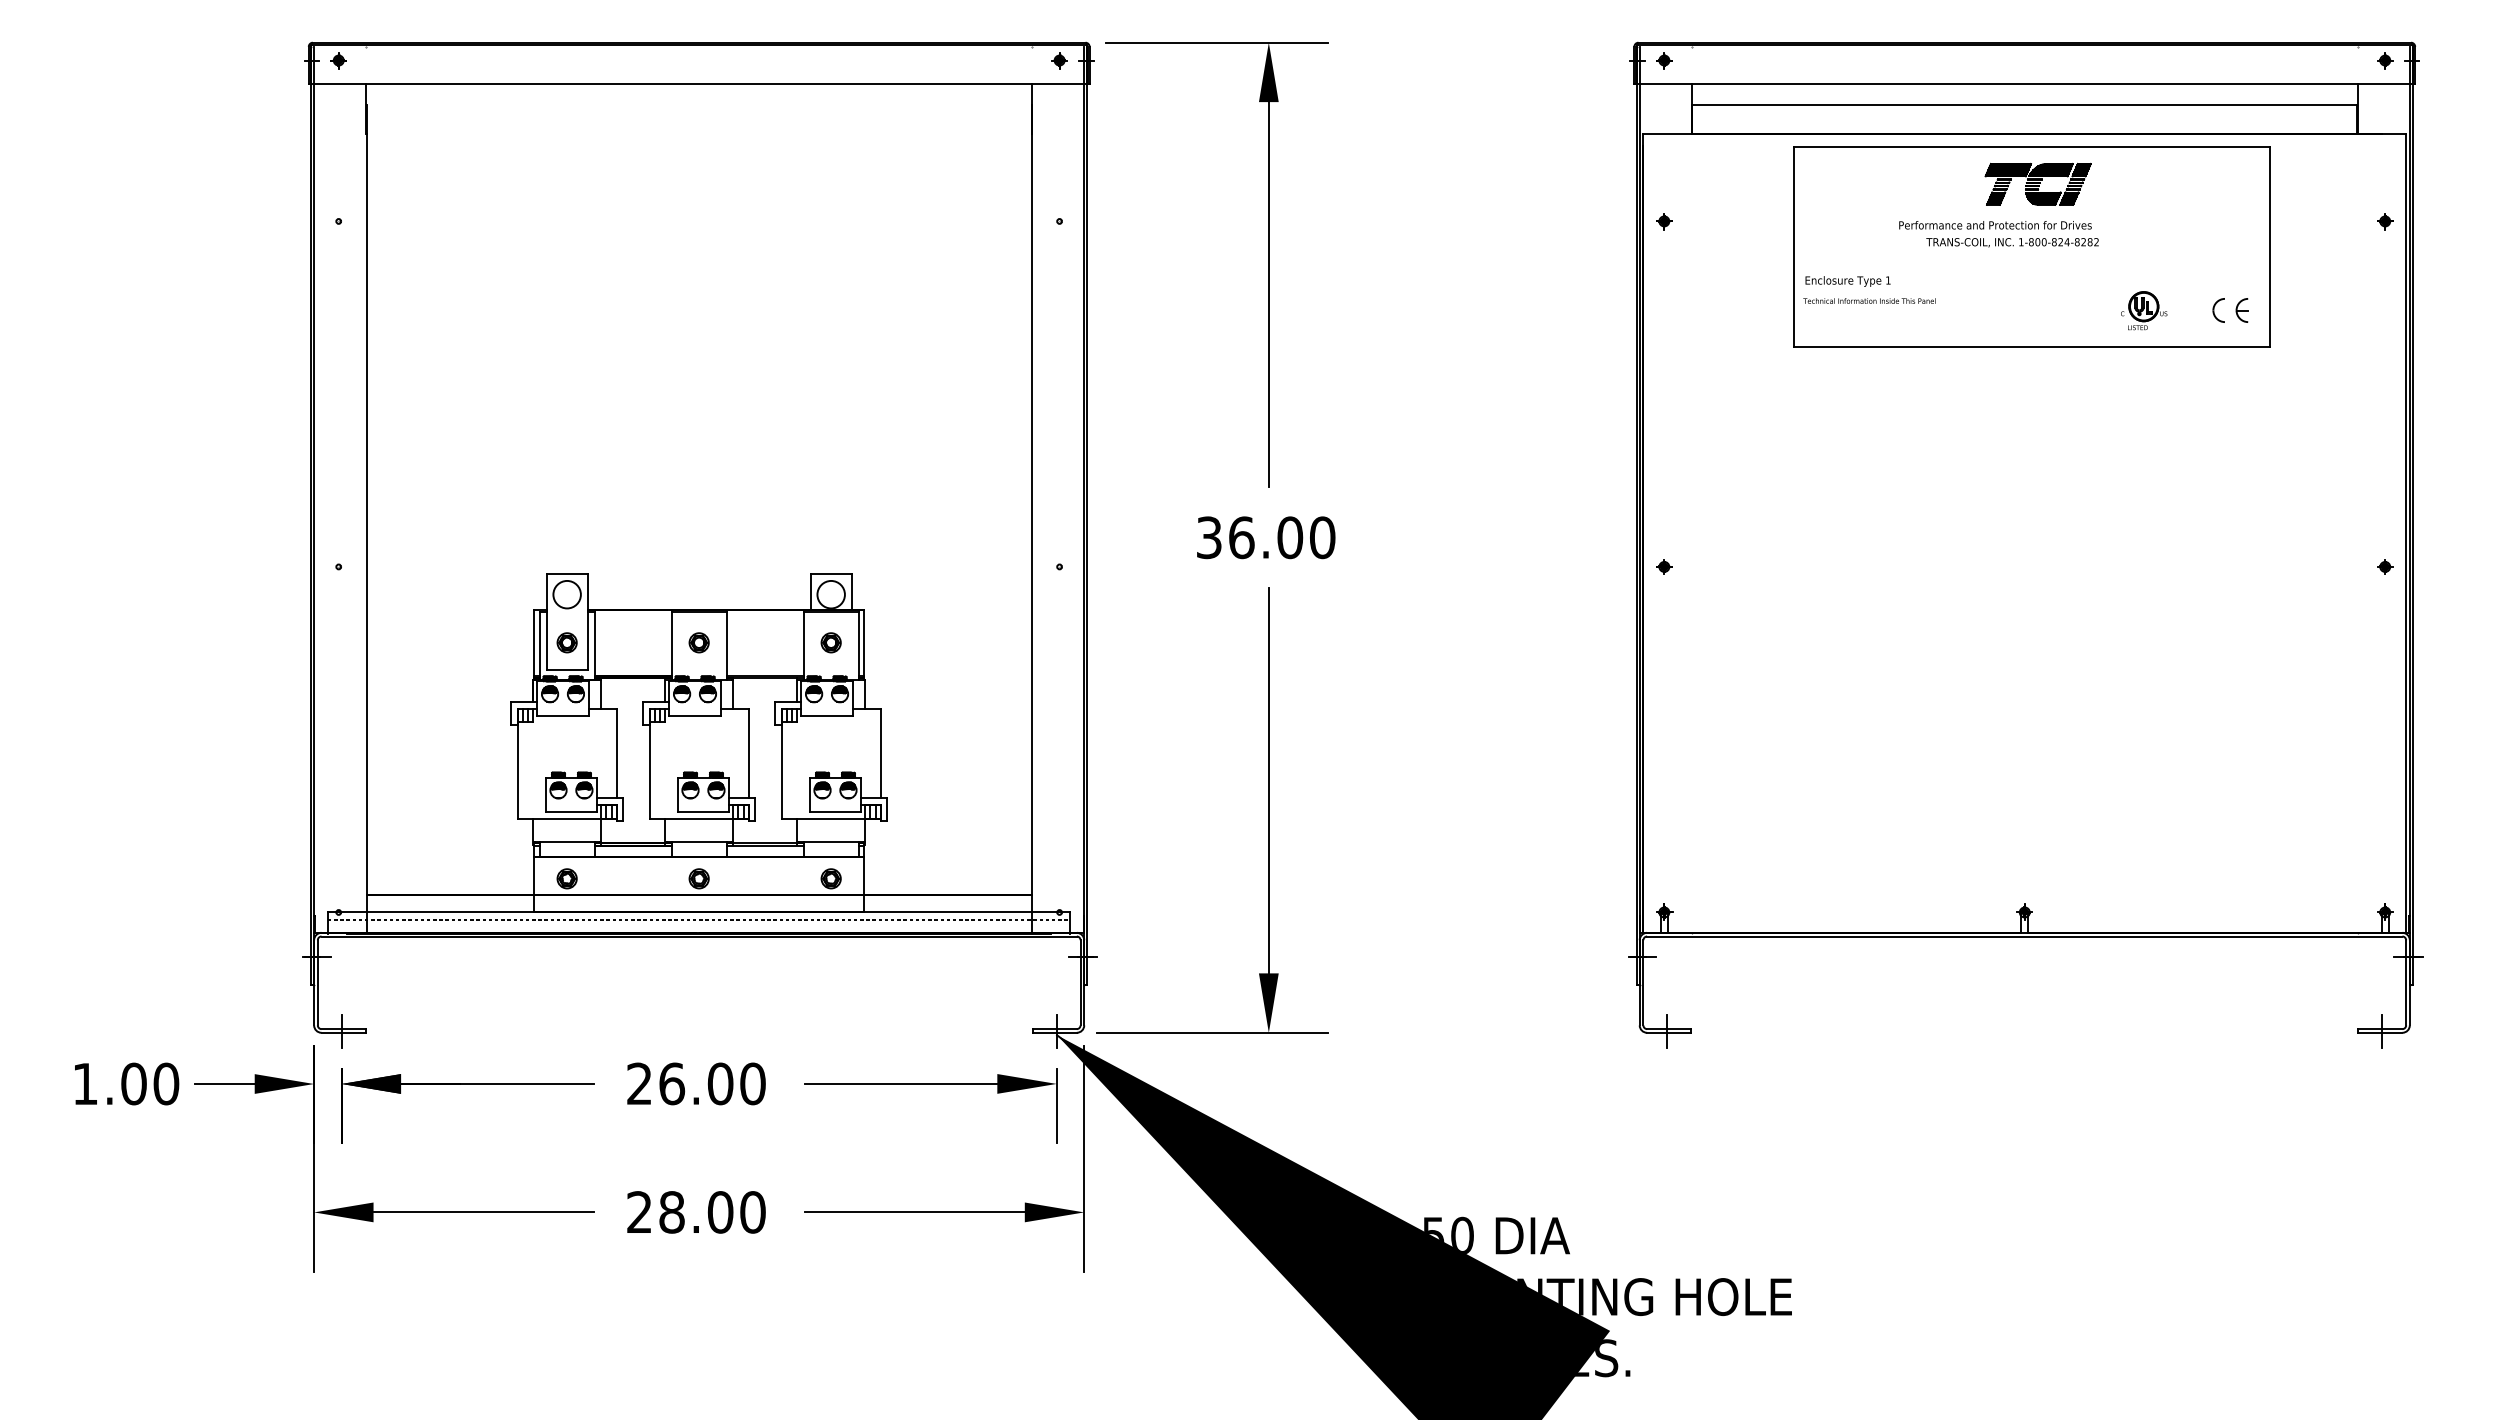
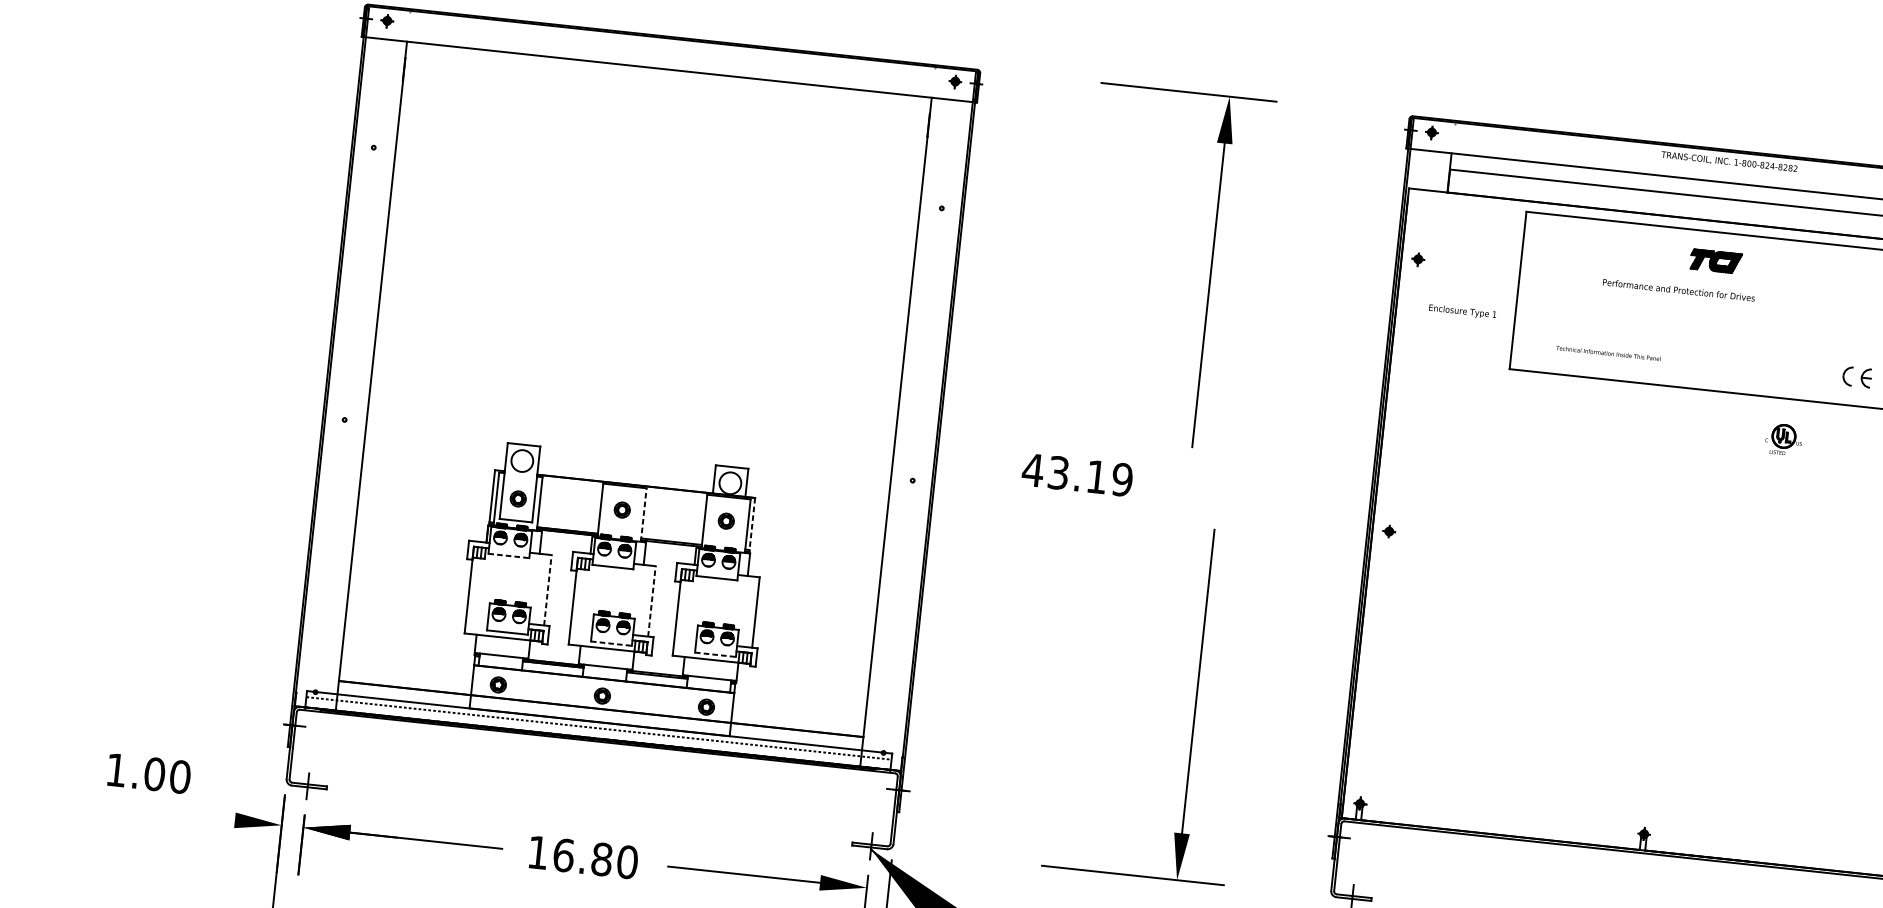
part: (2037, 183) -> (1715, 260), size x0.6
text: (2012, 242) -> (1729, 161), moved
part: (1268, 264) -> (1210, 271), moved
text: (1847, 281) -> (1462, 311), moved
text: (1869, 300) -> (1608, 353), moved
part: (2144, 310) -> (1784, 439), moved
text: (1265, 537) -> (1077, 474), 36.00 -> 43.19
line: (864, 644) -> (752, 525), solid -> dashed
line: (726, 646) -> (643, 515), solid -> dashed
line: (563, 715) -> (509, 555), solid -> dashed
line: (616, 753) -> (547, 590), solid -> dashed
line: (748, 753) -> (651, 601), solid -> dashed
part: (1268, 810) -> (1195, 705), moved
line: (703, 811) -> (611, 643), solid -> dashed
line: (835, 811) -> (715, 654), solid -> dashed
text: (127, 1083) -> (149, 773), moved
text: (680, 1083) -> (570, 855), 26.00 -> 16.80
line: (224, 1084) -> (211, 818), removed

